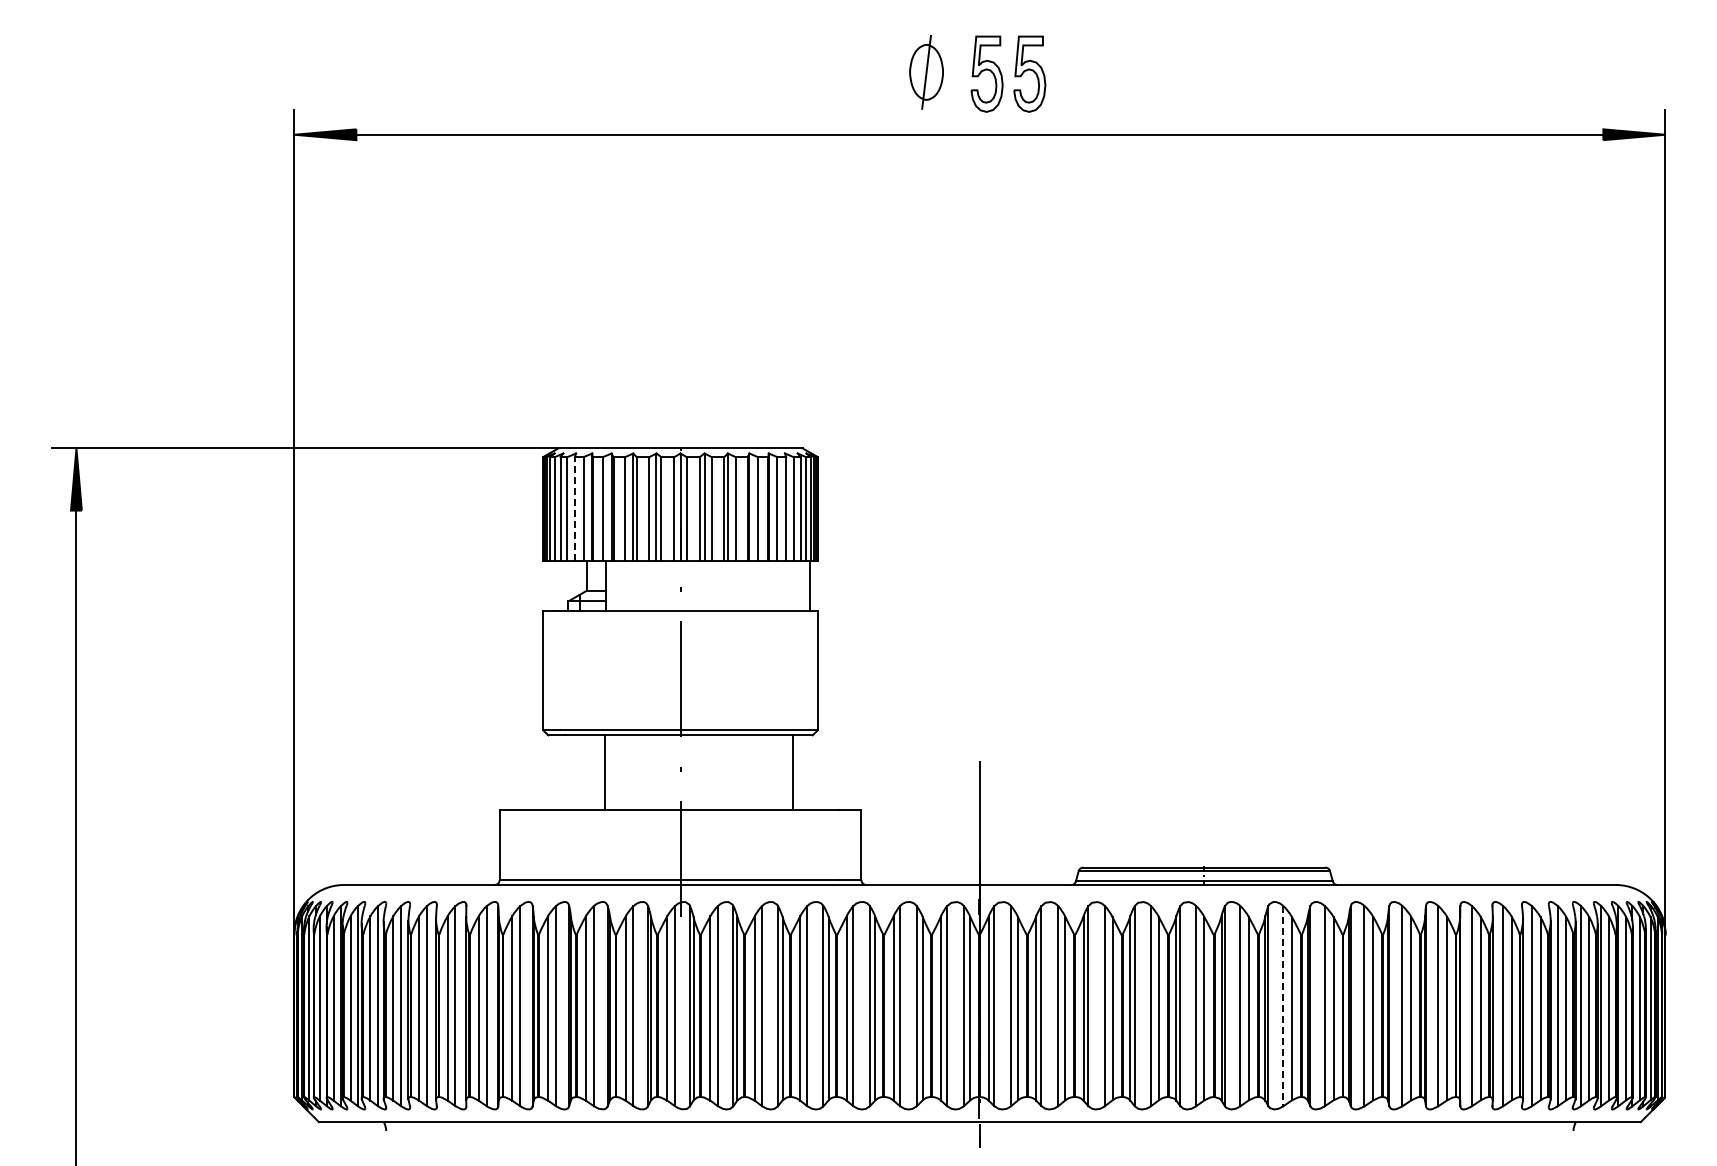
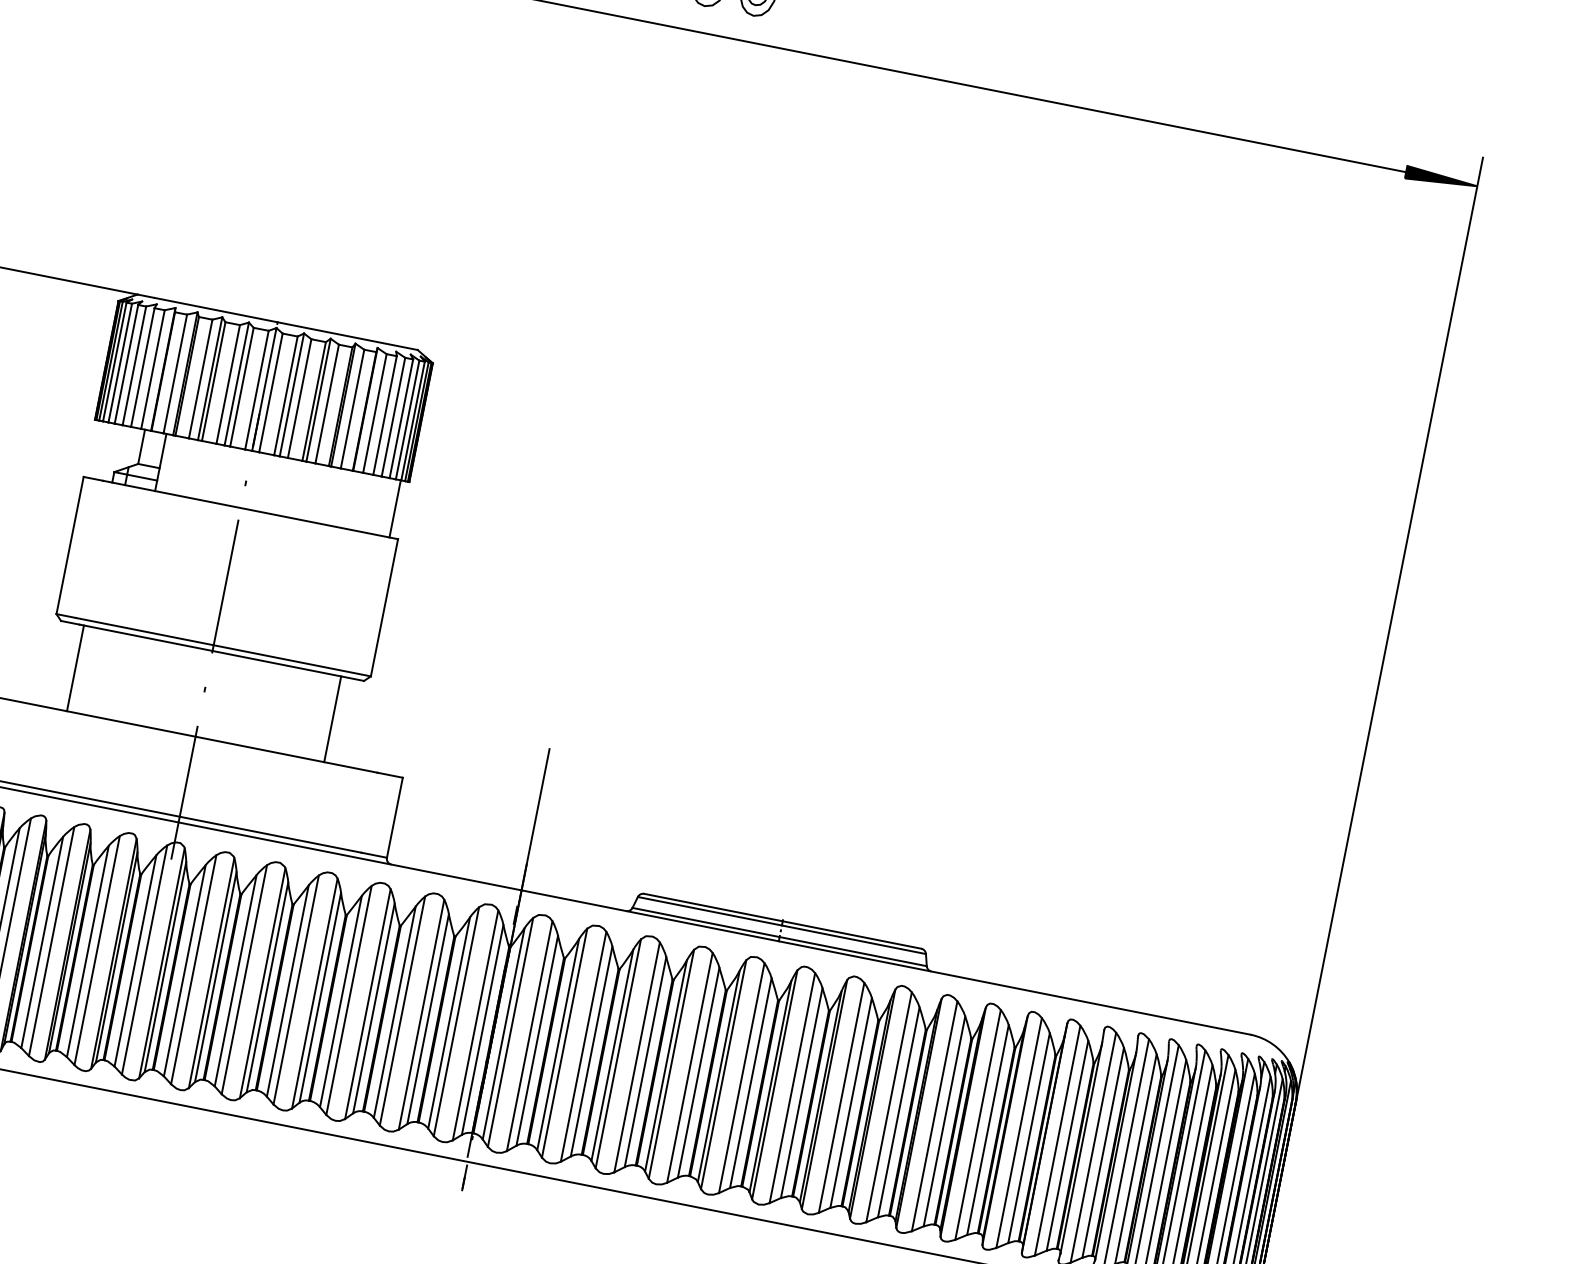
line: (574, 508) -> (142, 367), dashed -> solid
line: (605, 772) -> (75, 668), moved
line: (1283, 1006) -> (841, 1098), dashed -> solid

